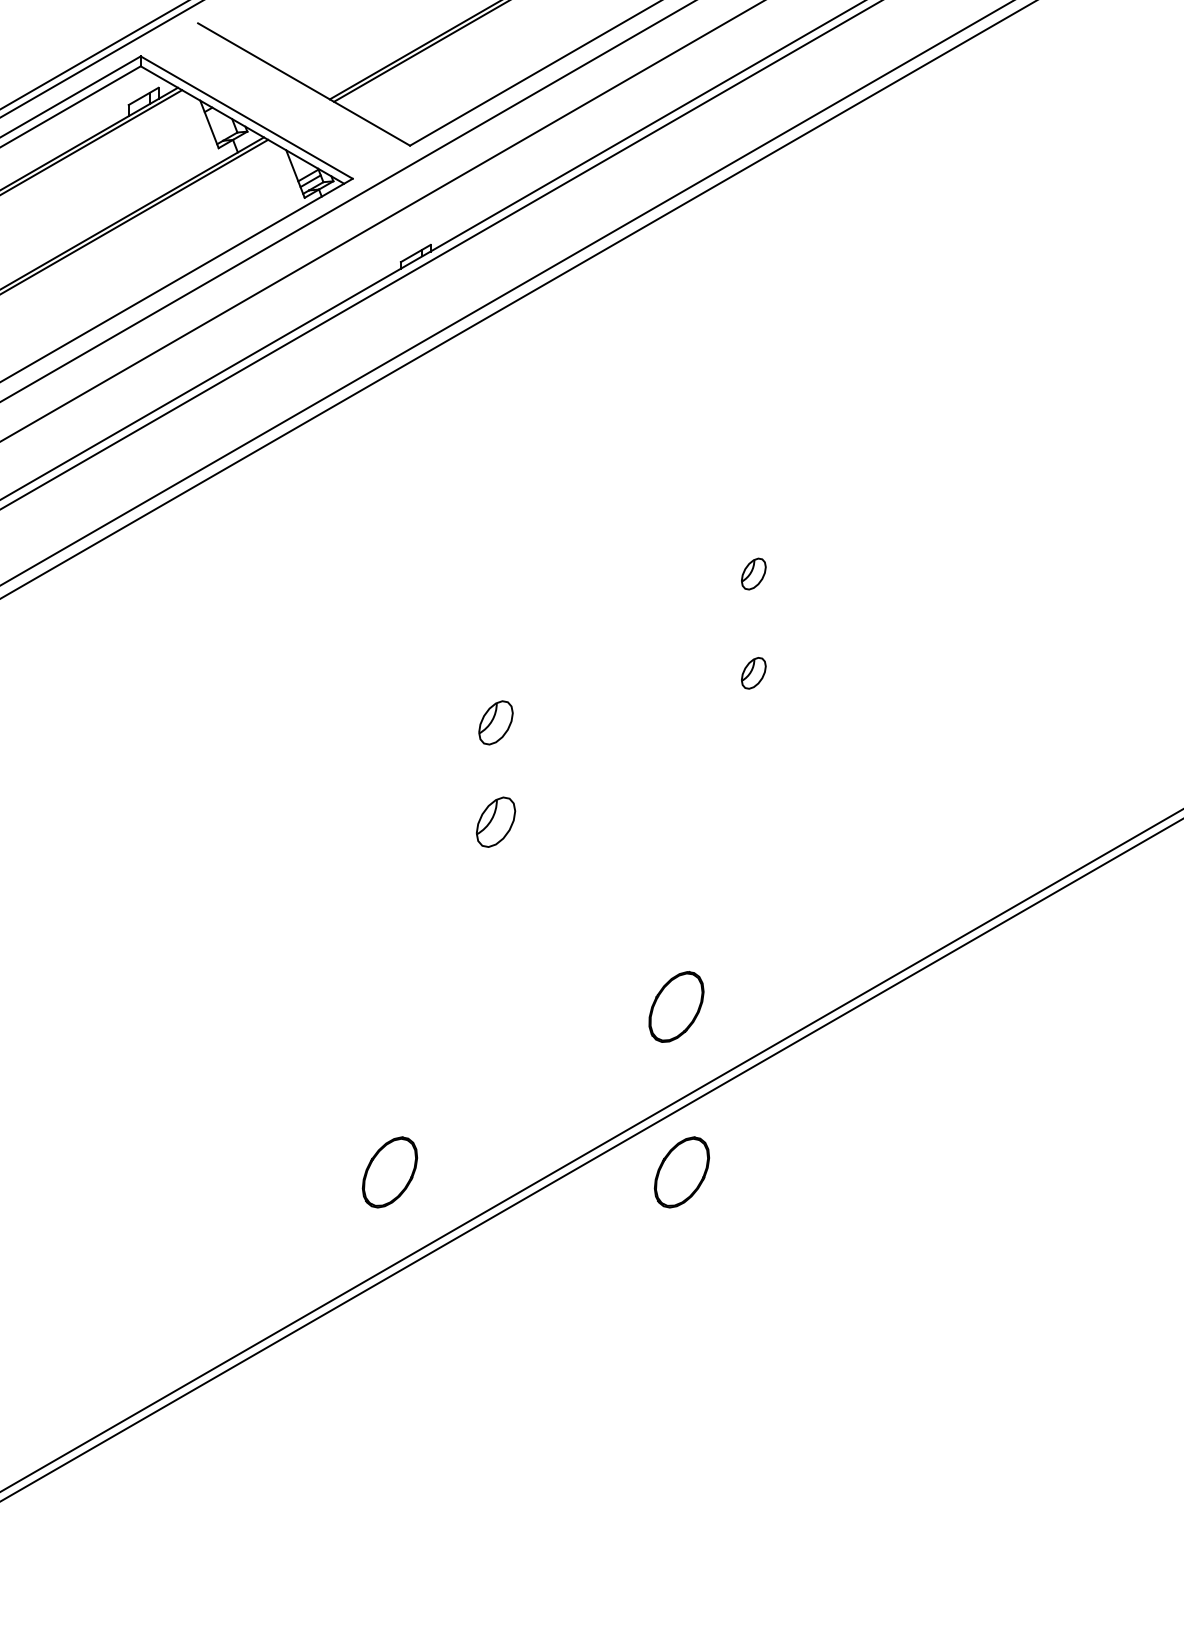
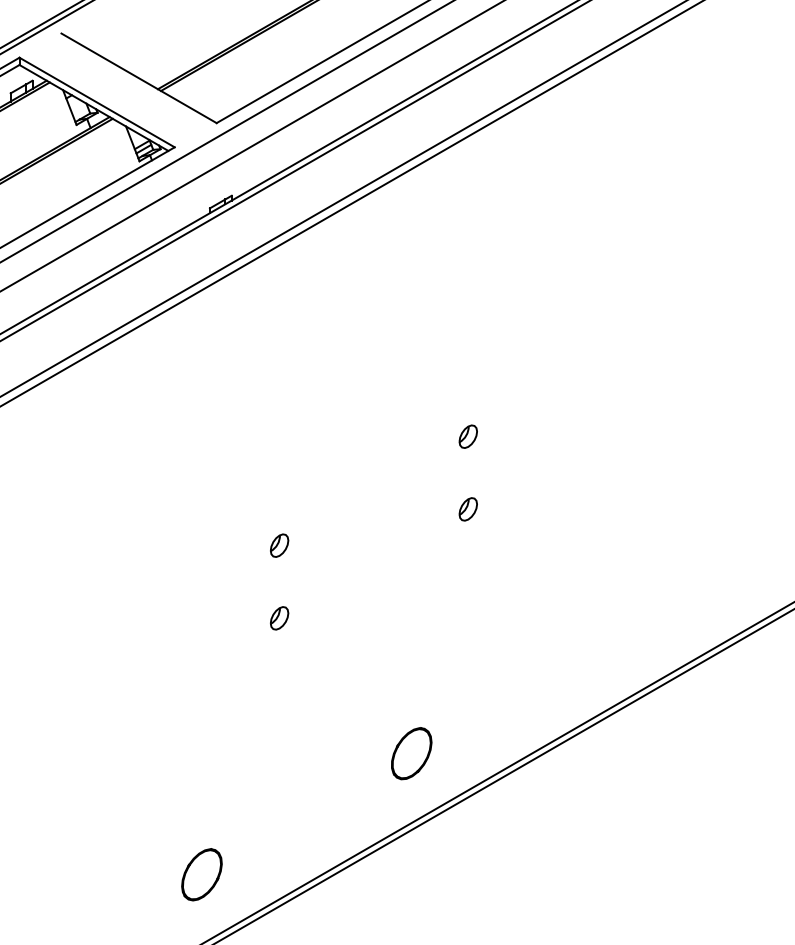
part: (495, 722) -> (279, 545), size x0.71
part: (495, 821) -> (279, 617), size x0.62
part: (681, 1172) -> (415, 874), removed

